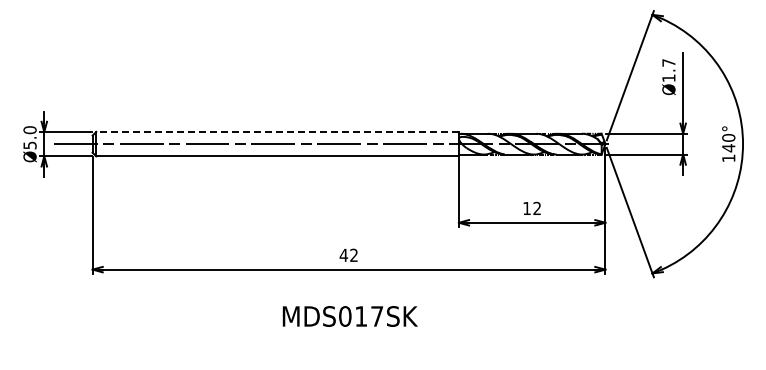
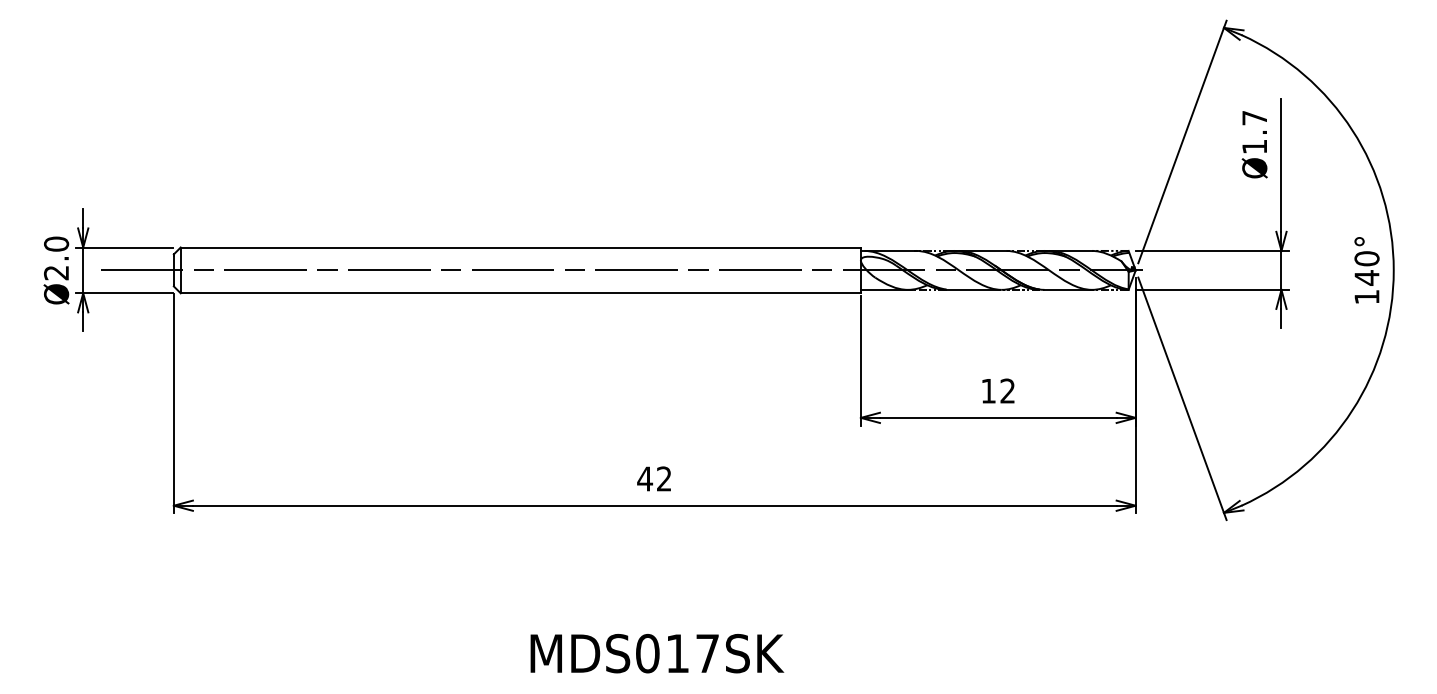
line: (277, 131) -> (520, 246), dashed -> solid
text: (29, 145) -> (55, 272), Ø5.0 -> Ø2.0
text: (349, 316) -> (655, 653), moved

